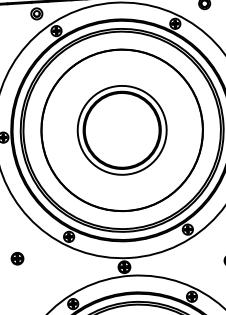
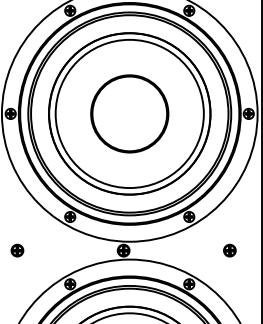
circle: (121, 129) -> (129, 113), size x1.67
part: (17, 258) -> (17, 250), moved

